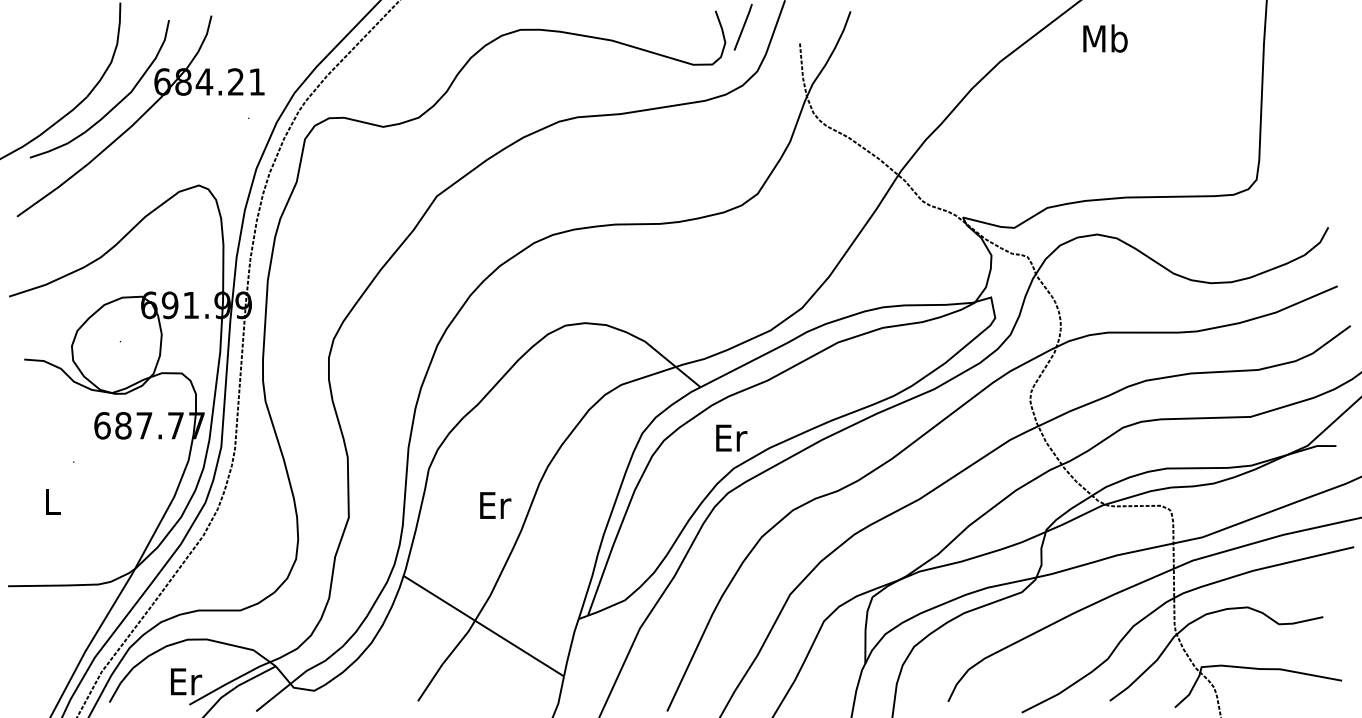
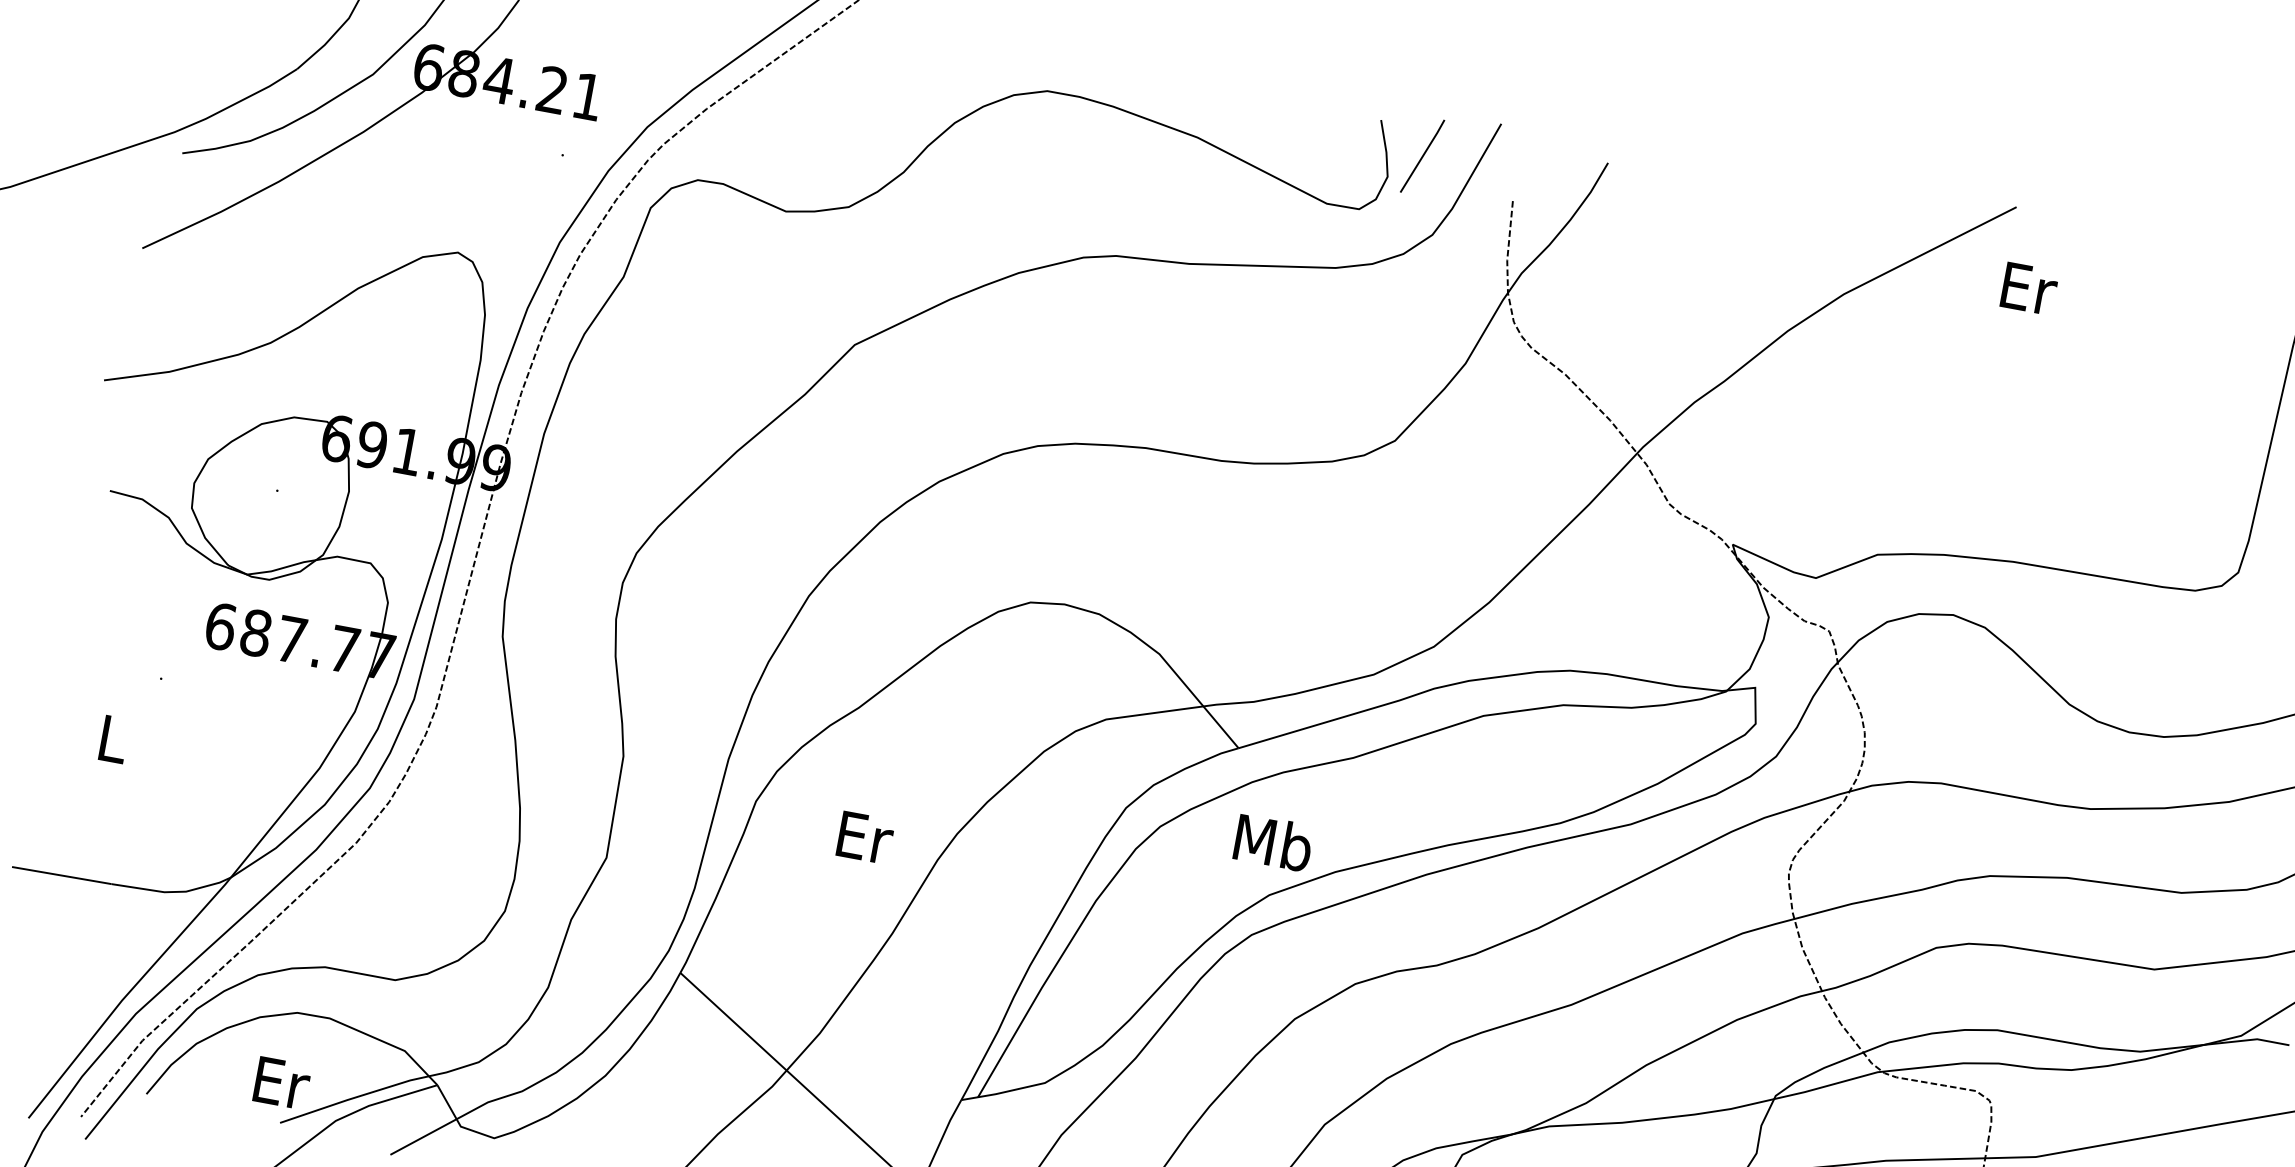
text: (1105, 38) -> (2028, 287), Mb -> Er
text: (730, 437) -> (1273, 842), Er -> Mb
text: (495, 505) -> (865, 837), moved

